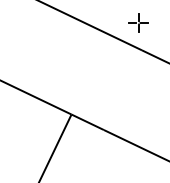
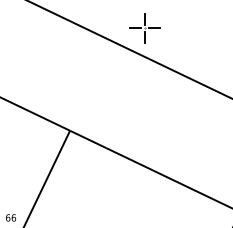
part: (138, 23) -> (144, 28), size x1.43

